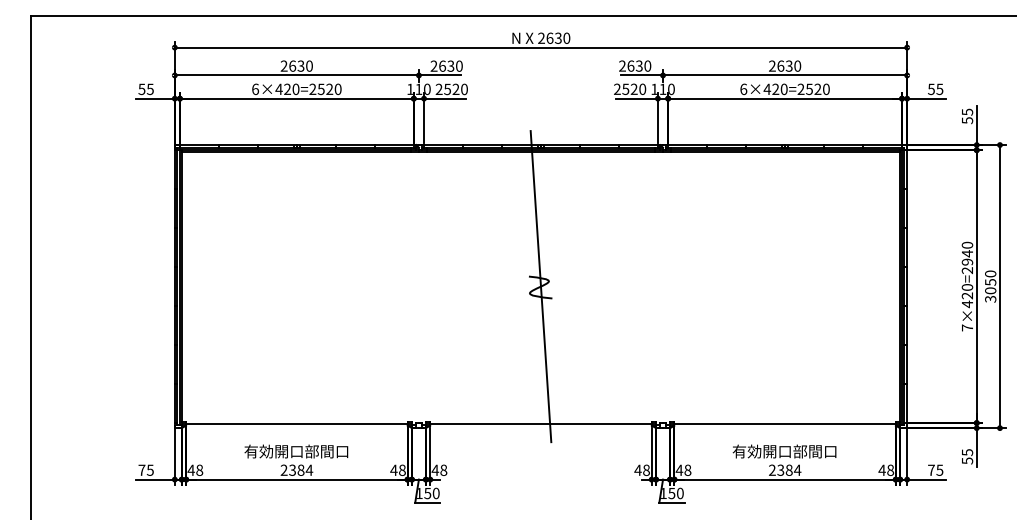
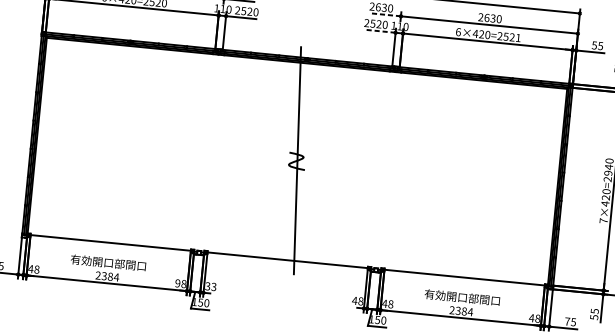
line: (642, 75) -> (386, 14), solid -> dashed
text: (826, 89) -> (518, 38), 6×420=2520 -> 6×420=2521
line: (637, 98) -> (380, 31), solid -> dashed
text: (393, 469) -> (177, 282), 48 -> 98
text: (439, 469) -> (210, 286), 48 -> 33

